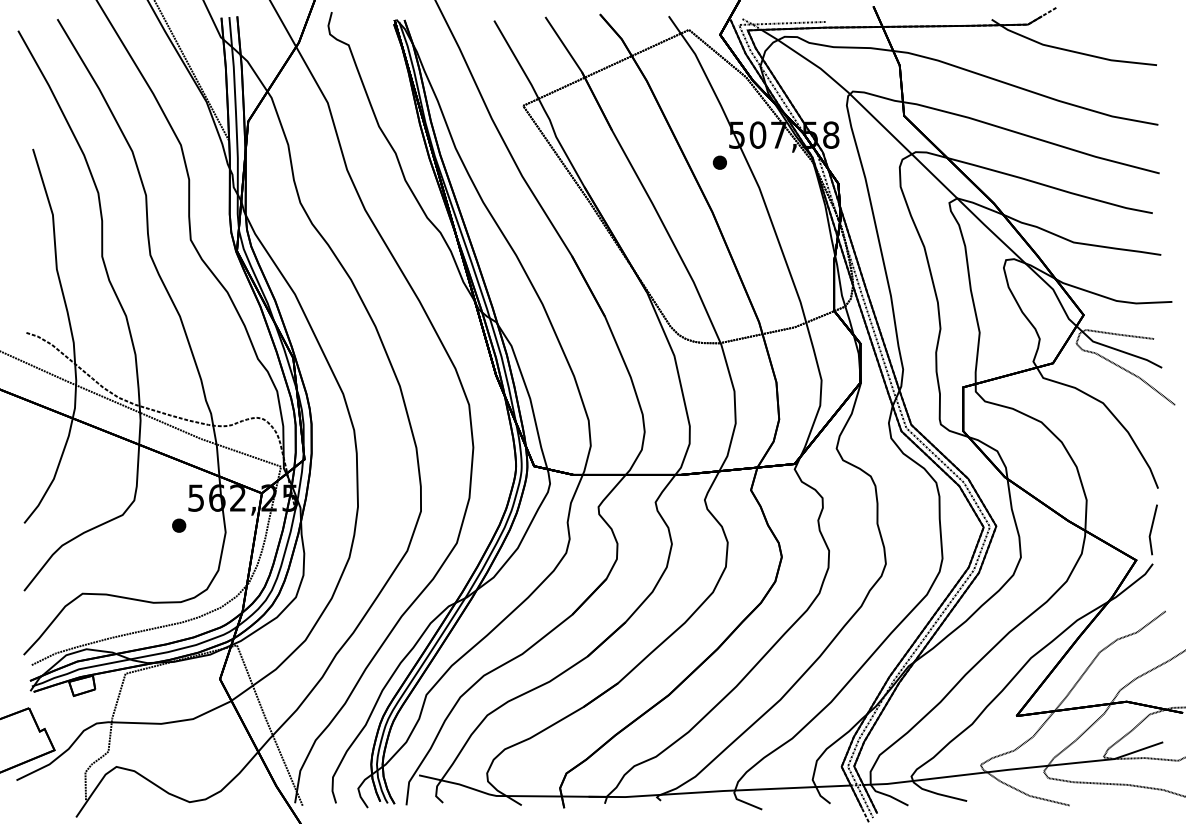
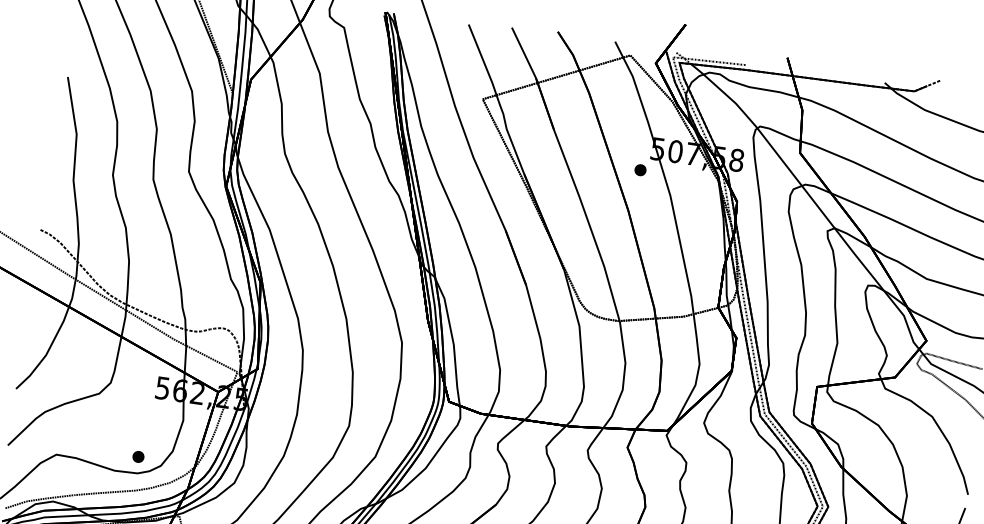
part: (179, 525) -> (138, 456), moved

